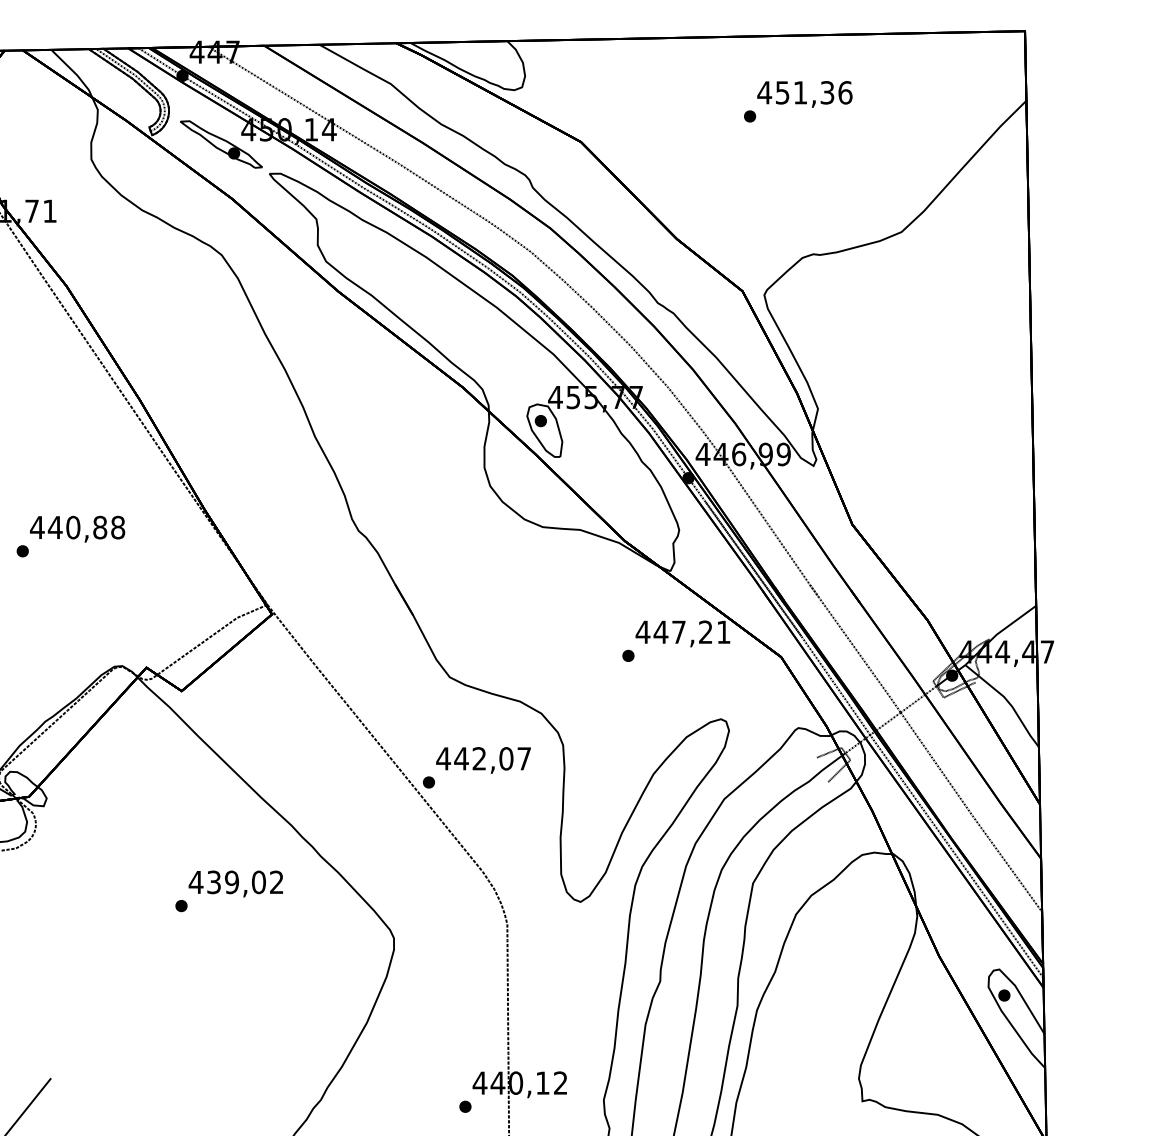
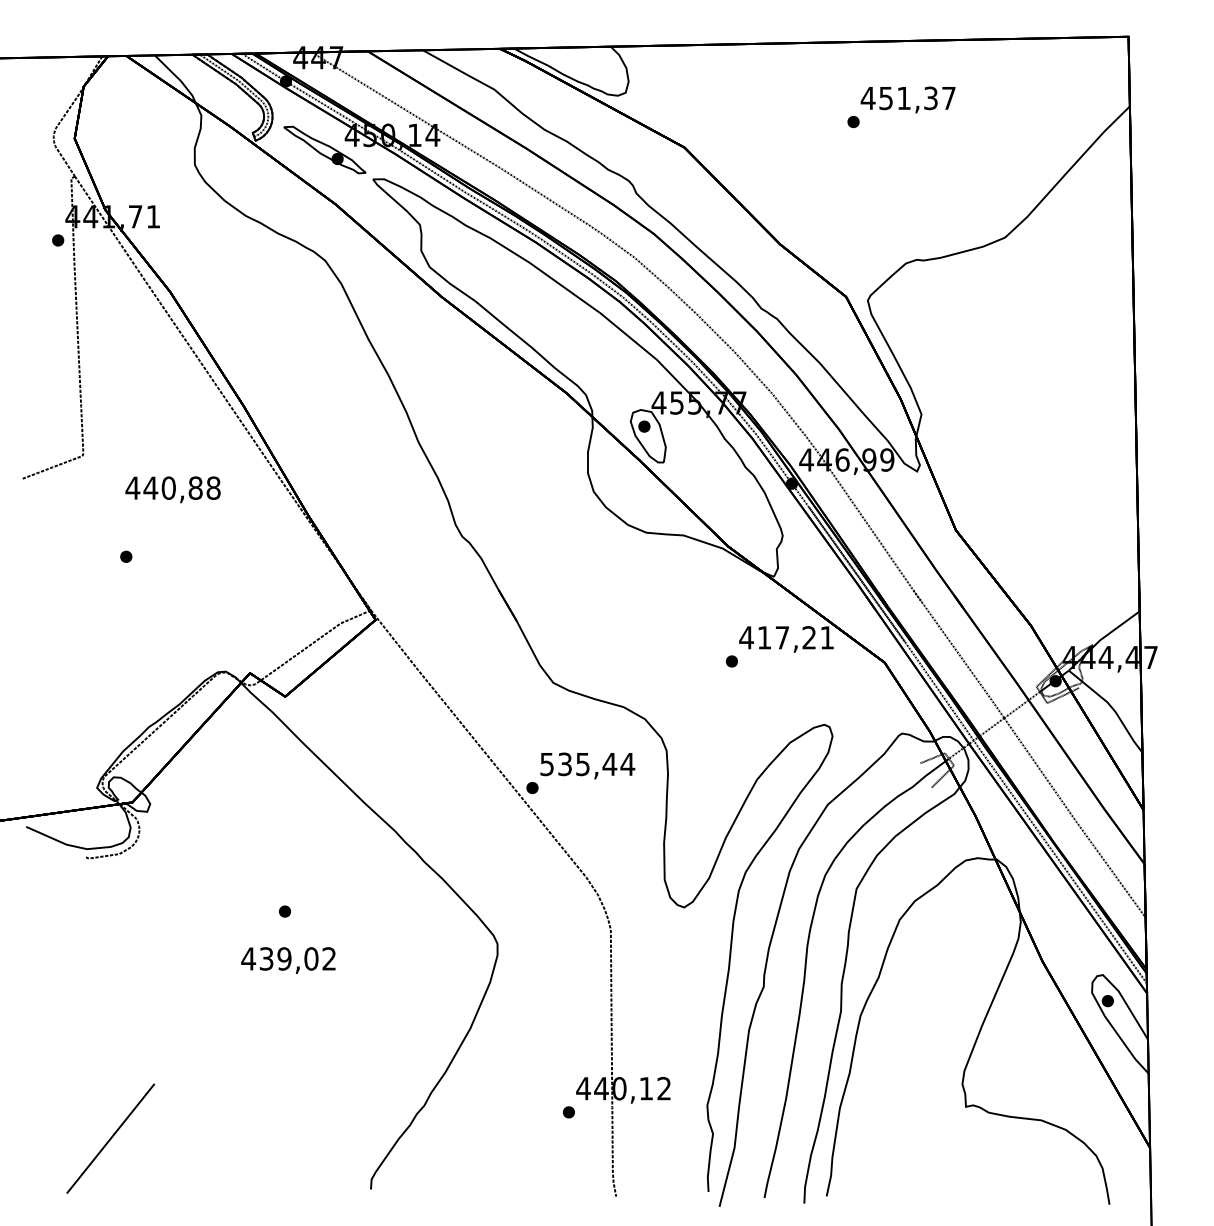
text: (845, 92) -> (949, 98), 451,36 -> 451,37
text: (76, 528) -> (172, 489), moved
text: (660, 631) -> (764, 637), 447,21 -> 417,21
text: (483, 758) -> (587, 764), 442,07 -> 535,44
text: (235, 883) -> (288, 960), moved

